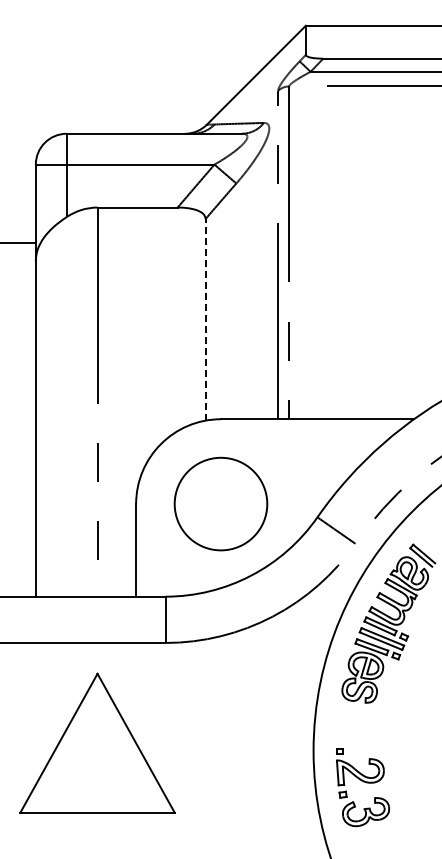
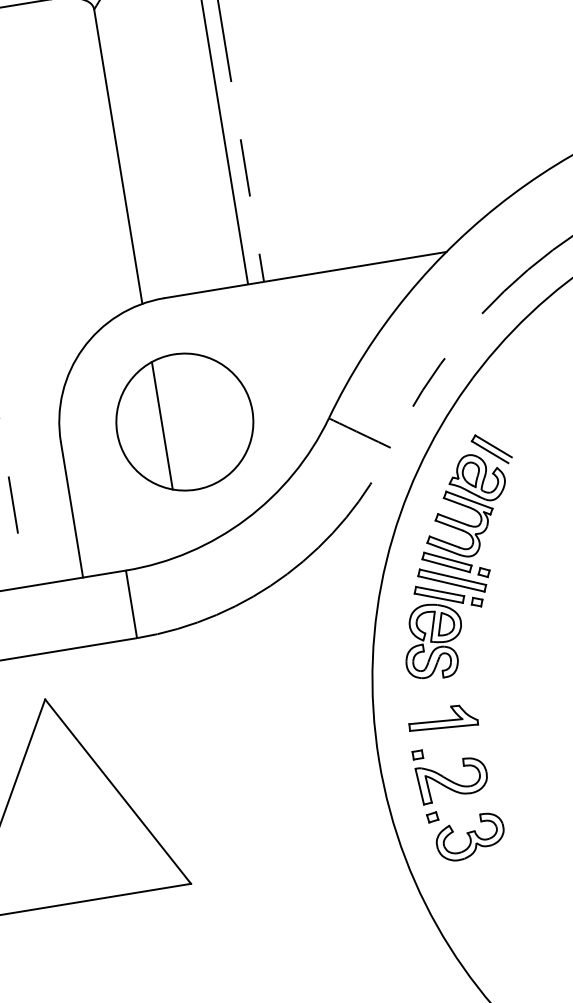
line: (205, 319) -> (118, 156), dashed -> solid
line: (205, 503) -> (162, 424), added
part: (360, 730) -> (442, 719), added

